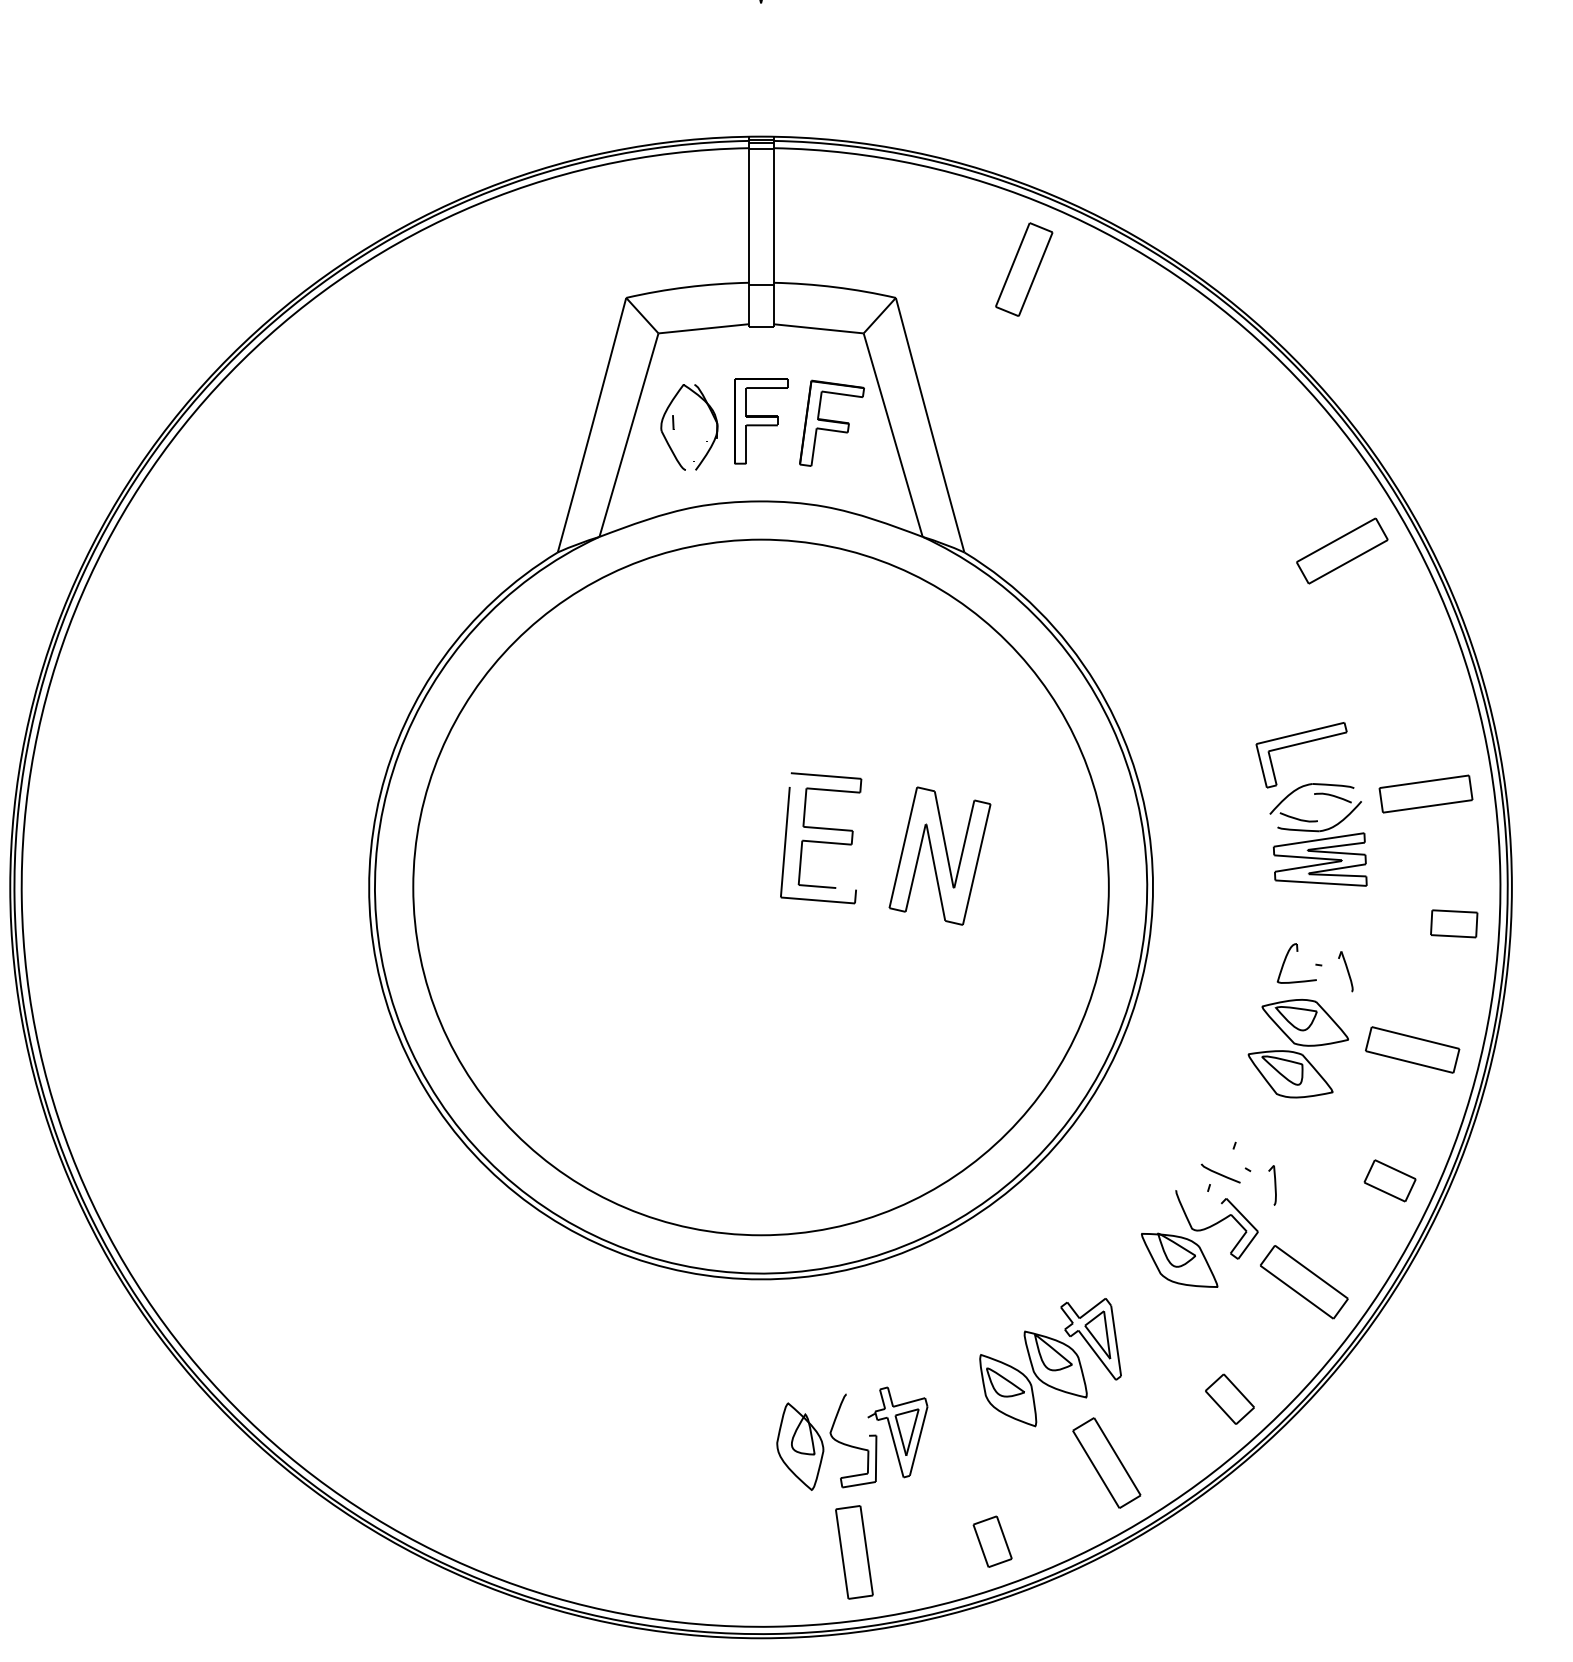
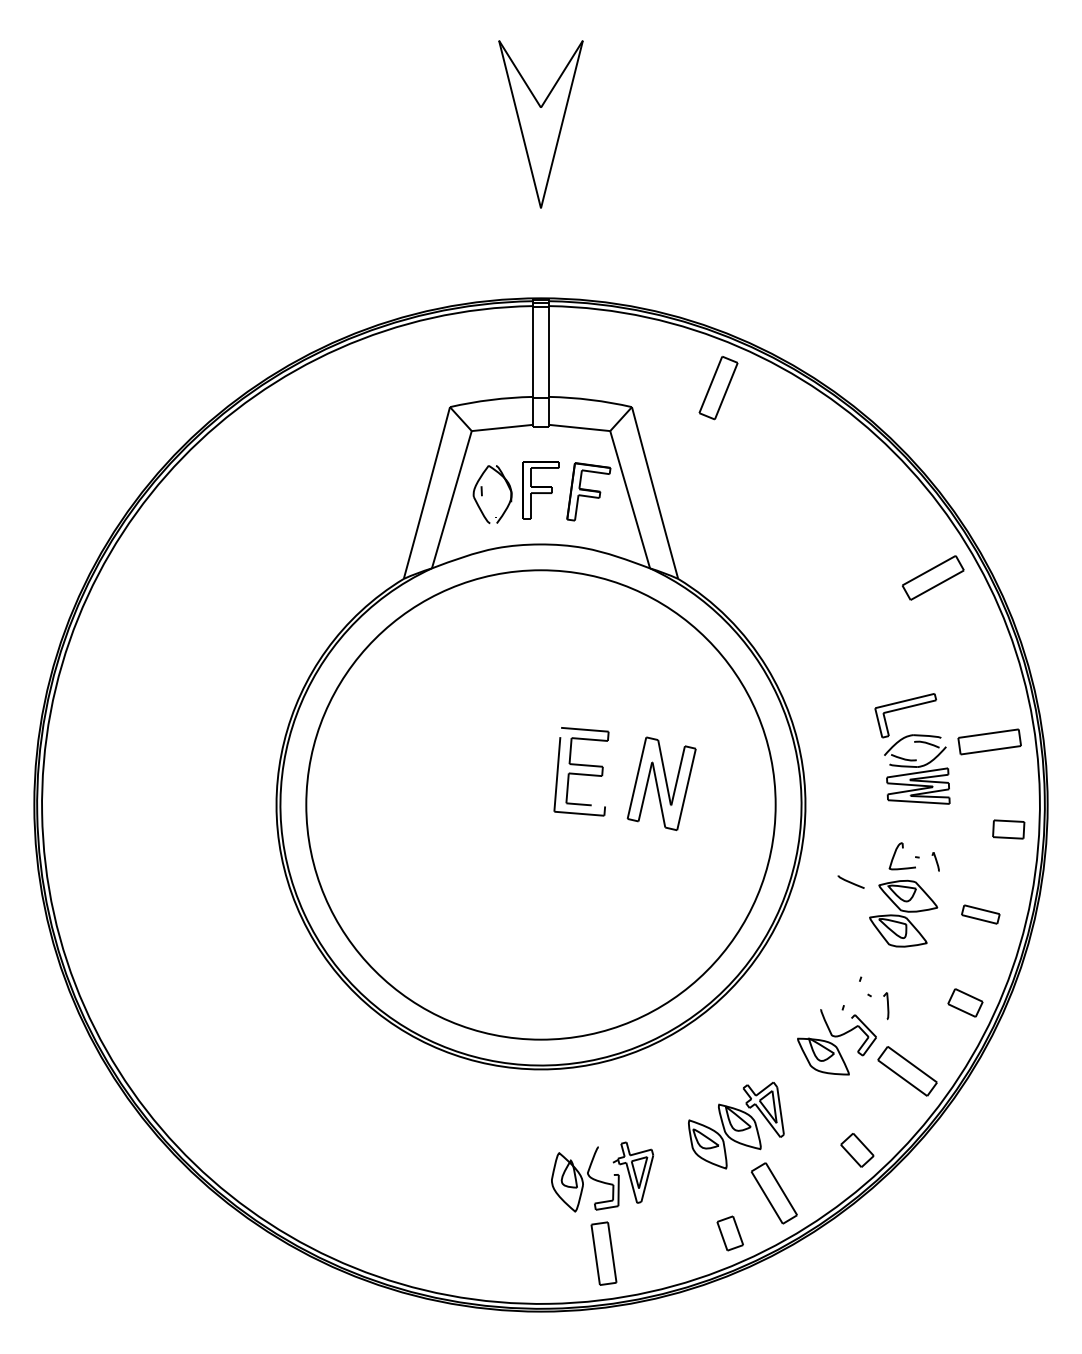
part: (1345, 971) -> (935, 861), size x0.7
part: (1412, 1049) -> (980, 914), size x0.6
line: (1219, 1172) -> (850, 881), moved
part: (991, 1541) -> (729, 1233), moved

